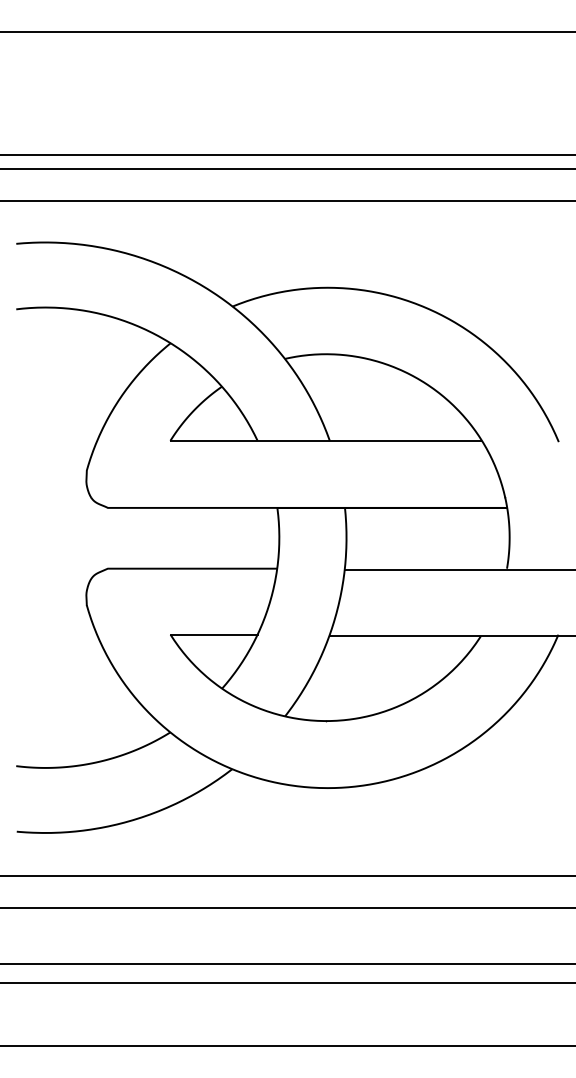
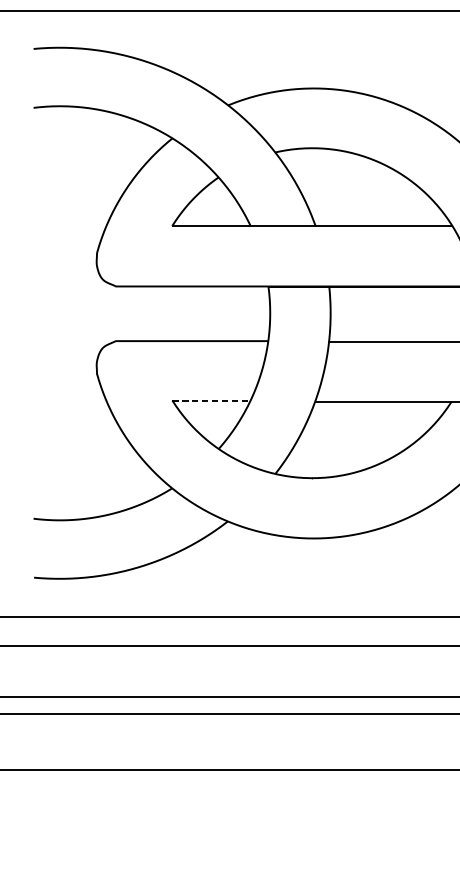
line: (214, 634) -> (211, 400), solid -> dashed

